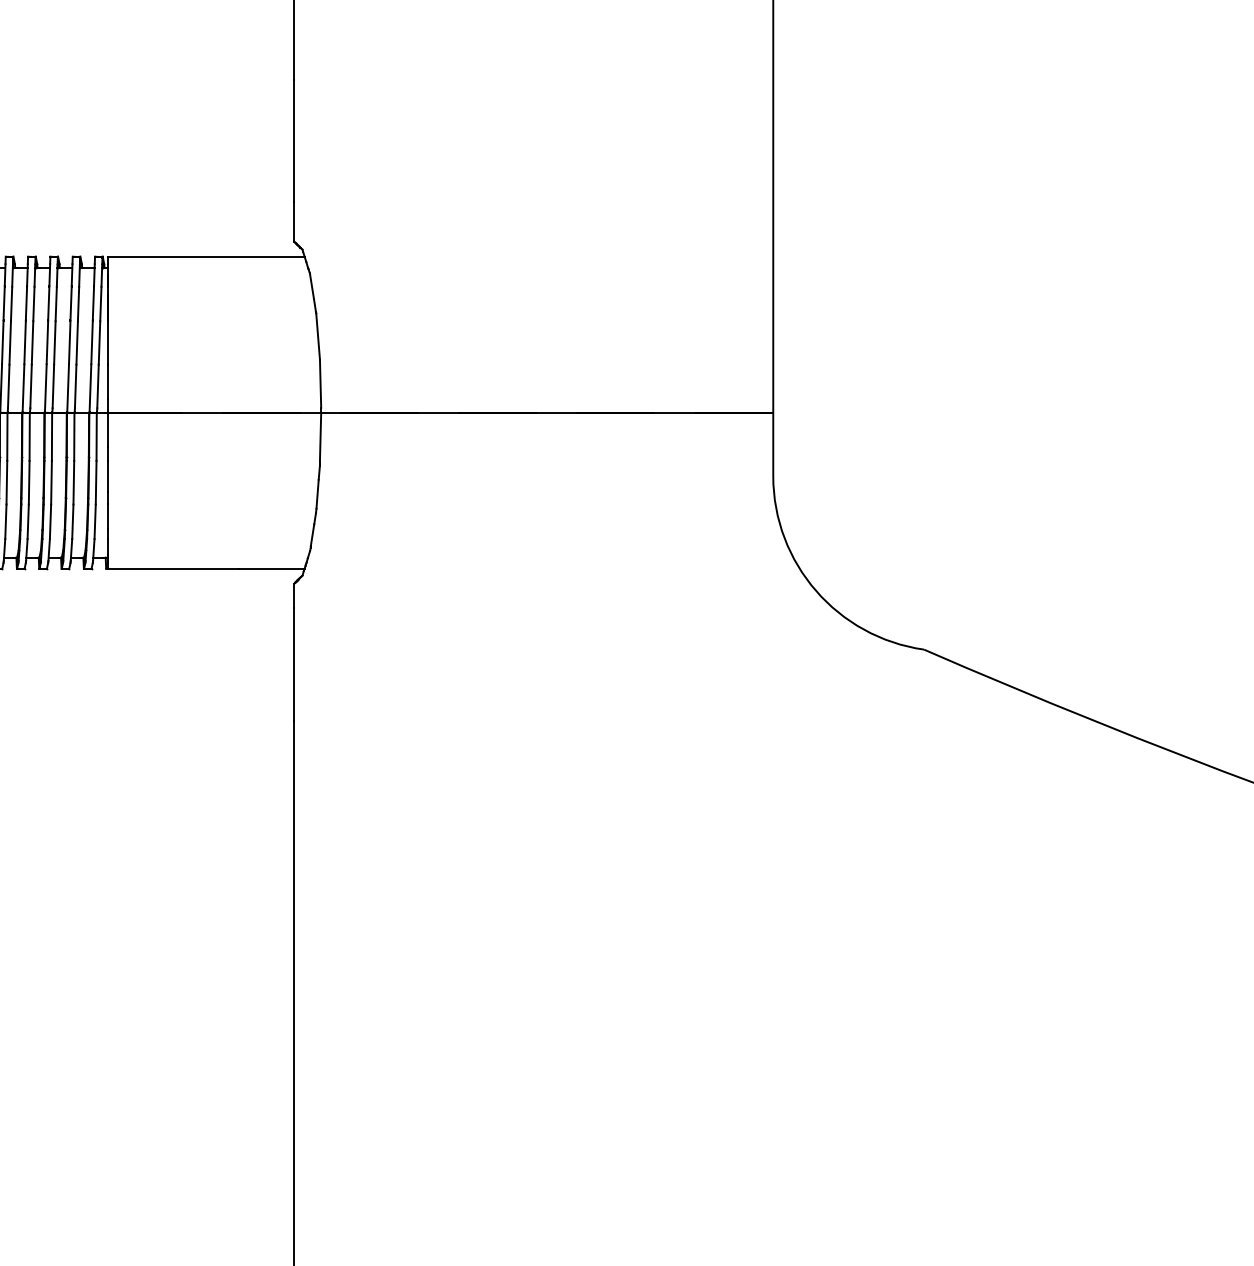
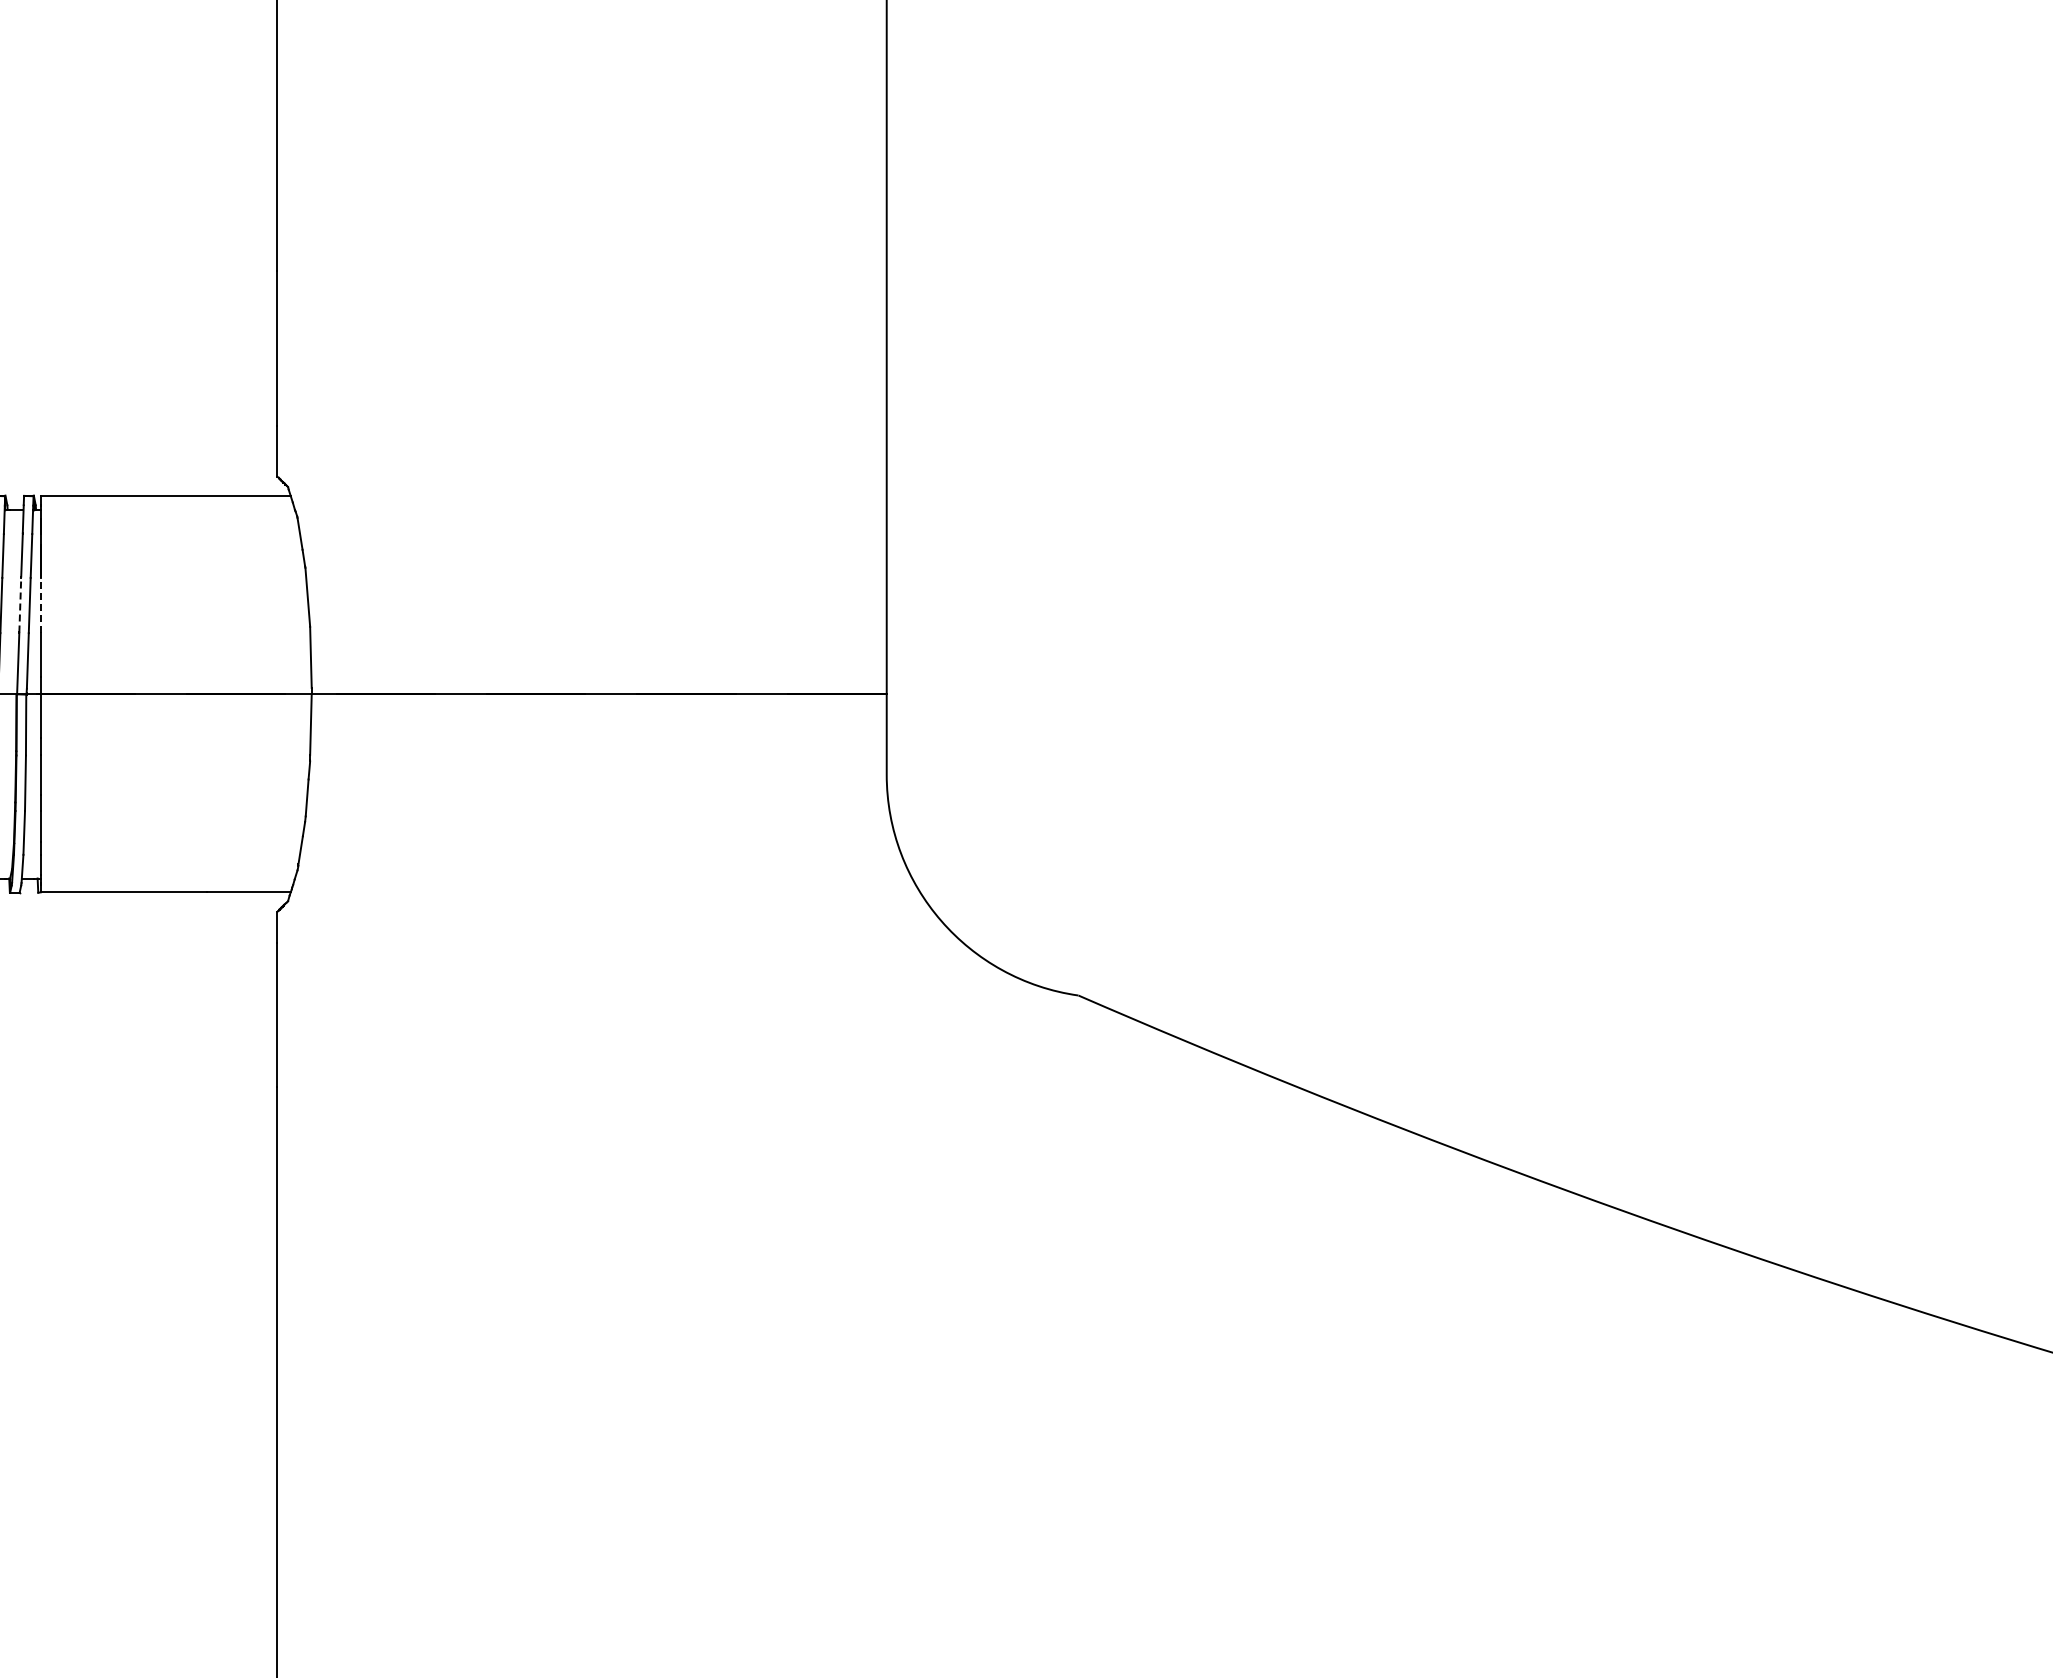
line: (92, 342) -> (20, 604), solid -> dashed
line: (107, 342) -> (40, 605), solid -> dashed

